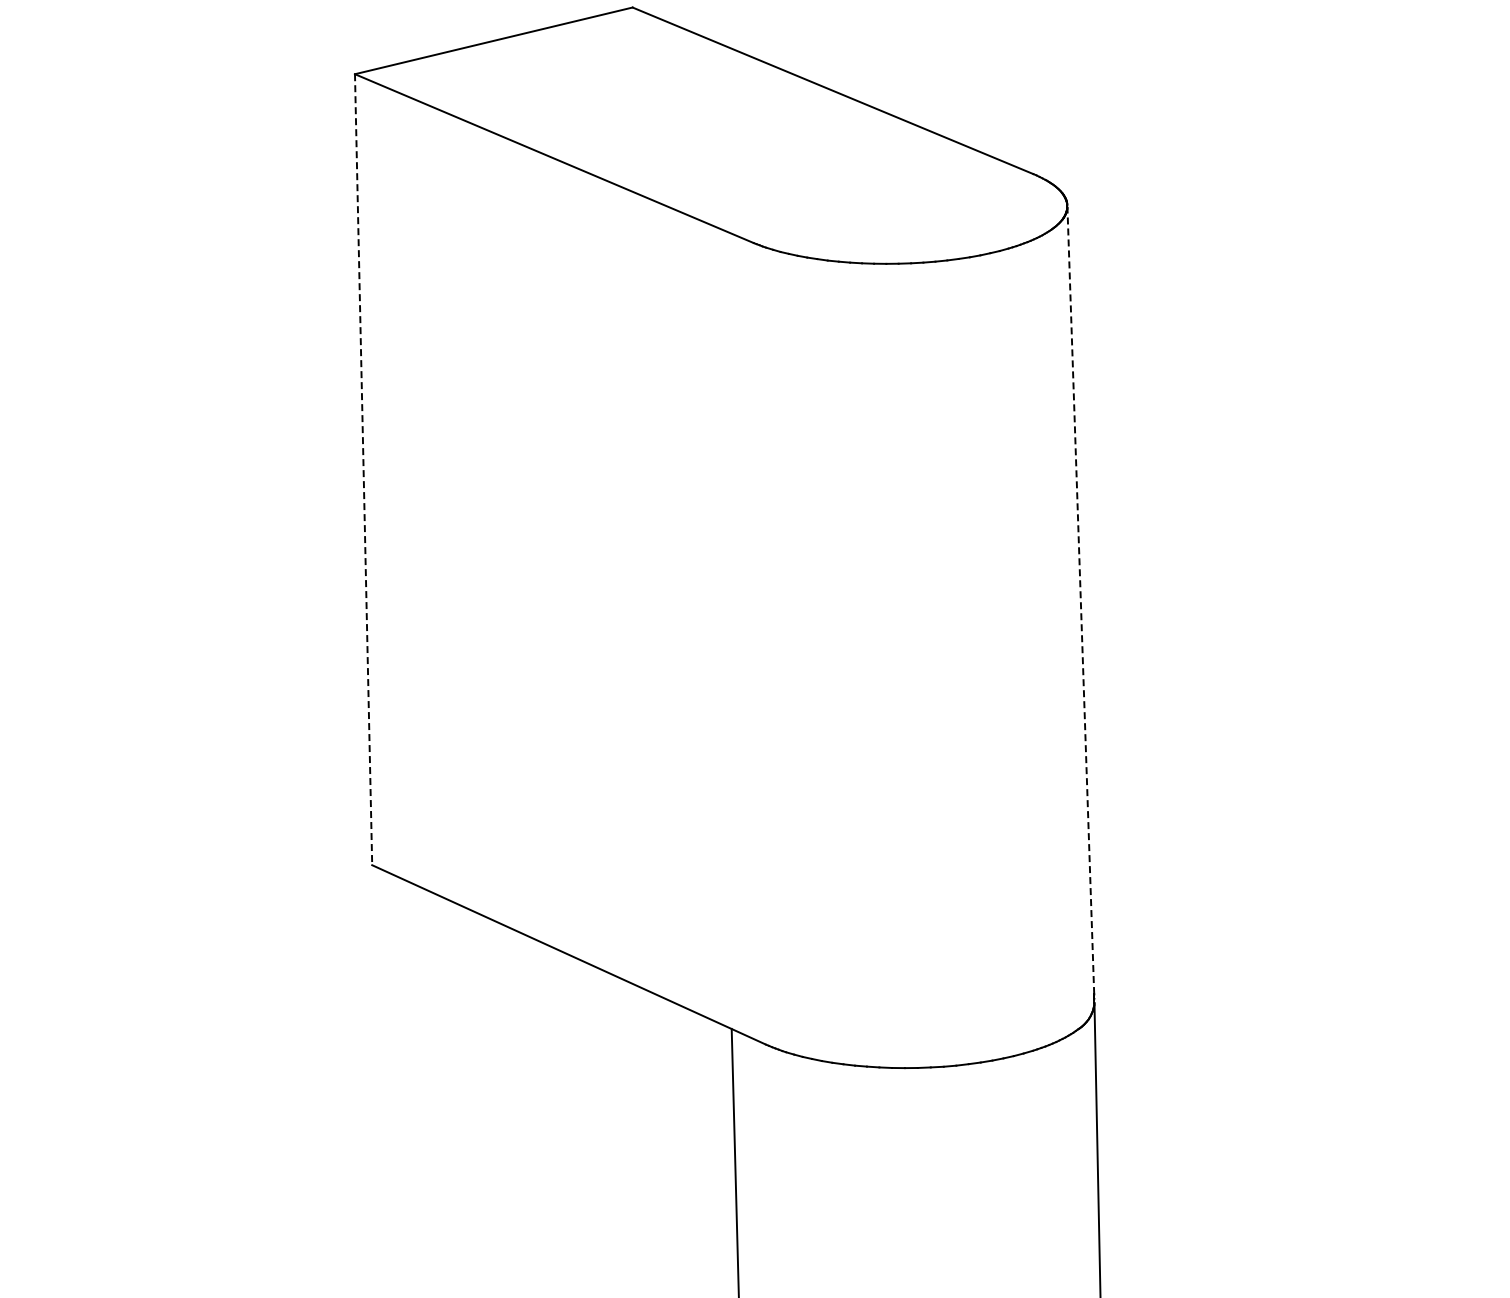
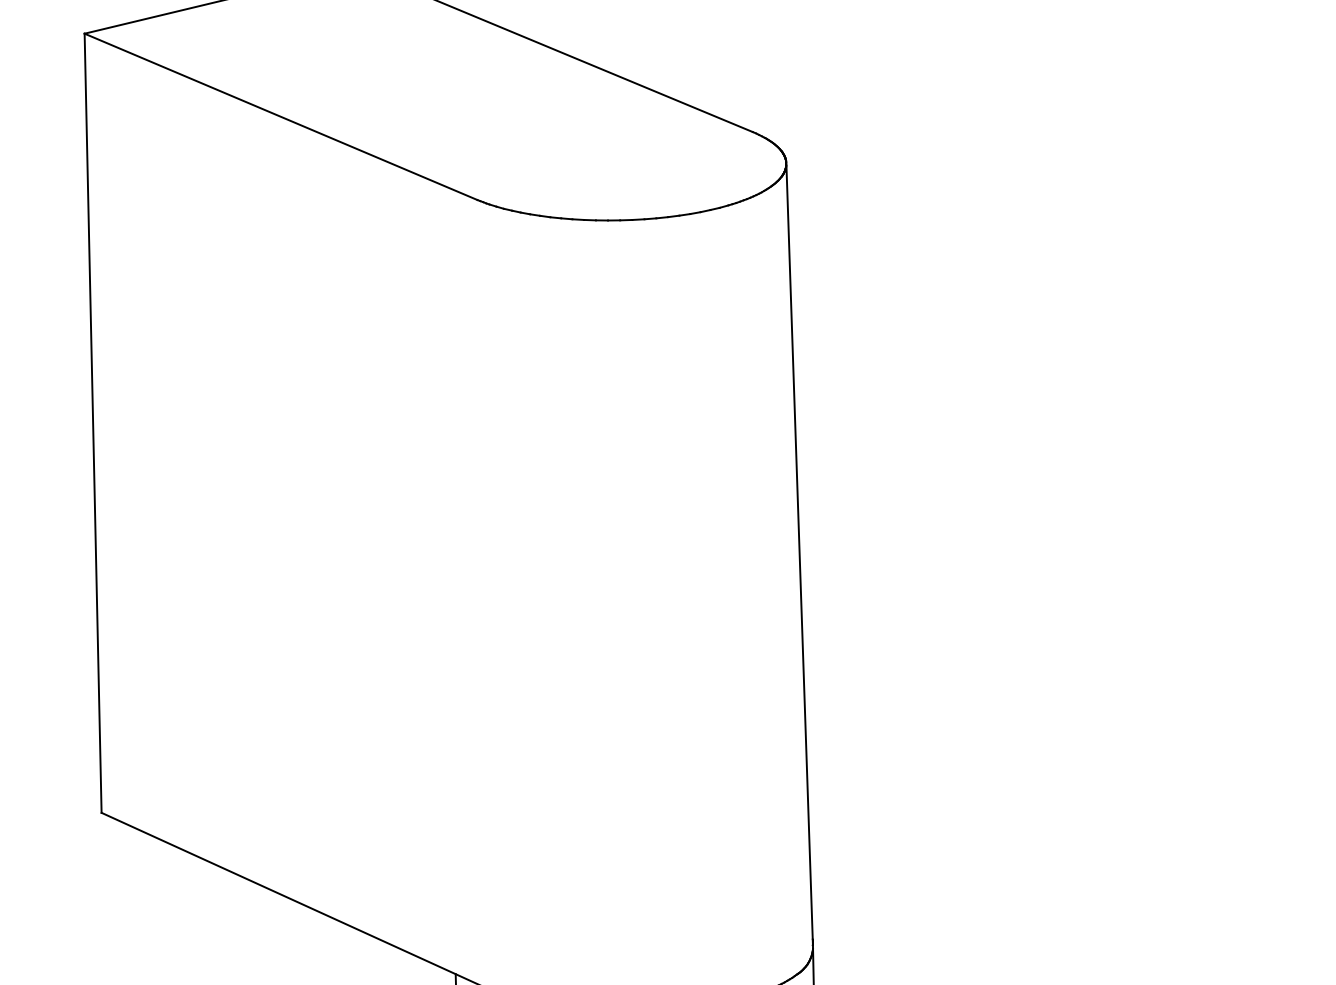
line: (363, 469) -> (93, 423), dashed -> solid
line: (1080, 602) -> (799, 554), dashed -> solid

